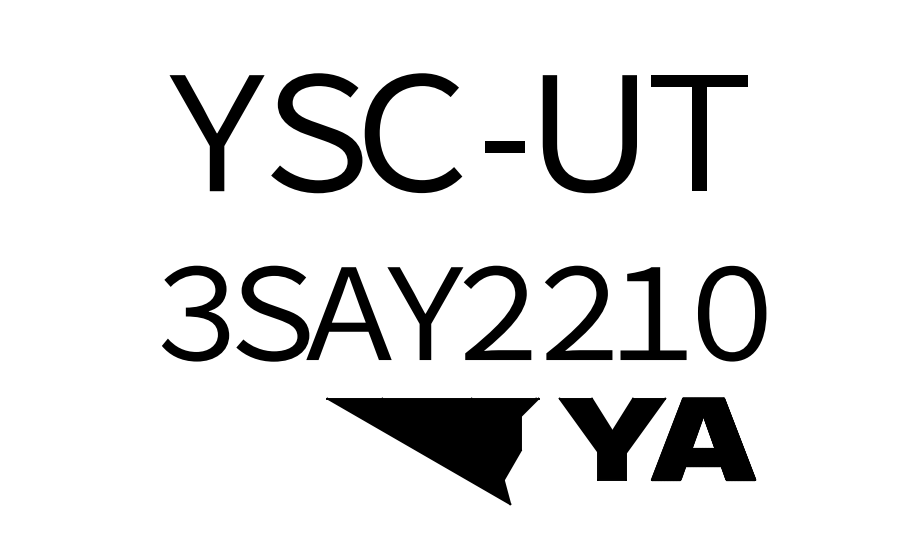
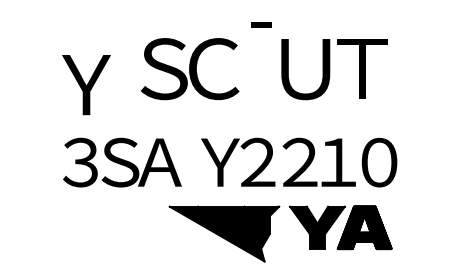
text: (217, 133) -> (86, 85), moved
text: (504, 145) -> (261, 24), moved
text: (276, 313) -> (122, 162), moved

